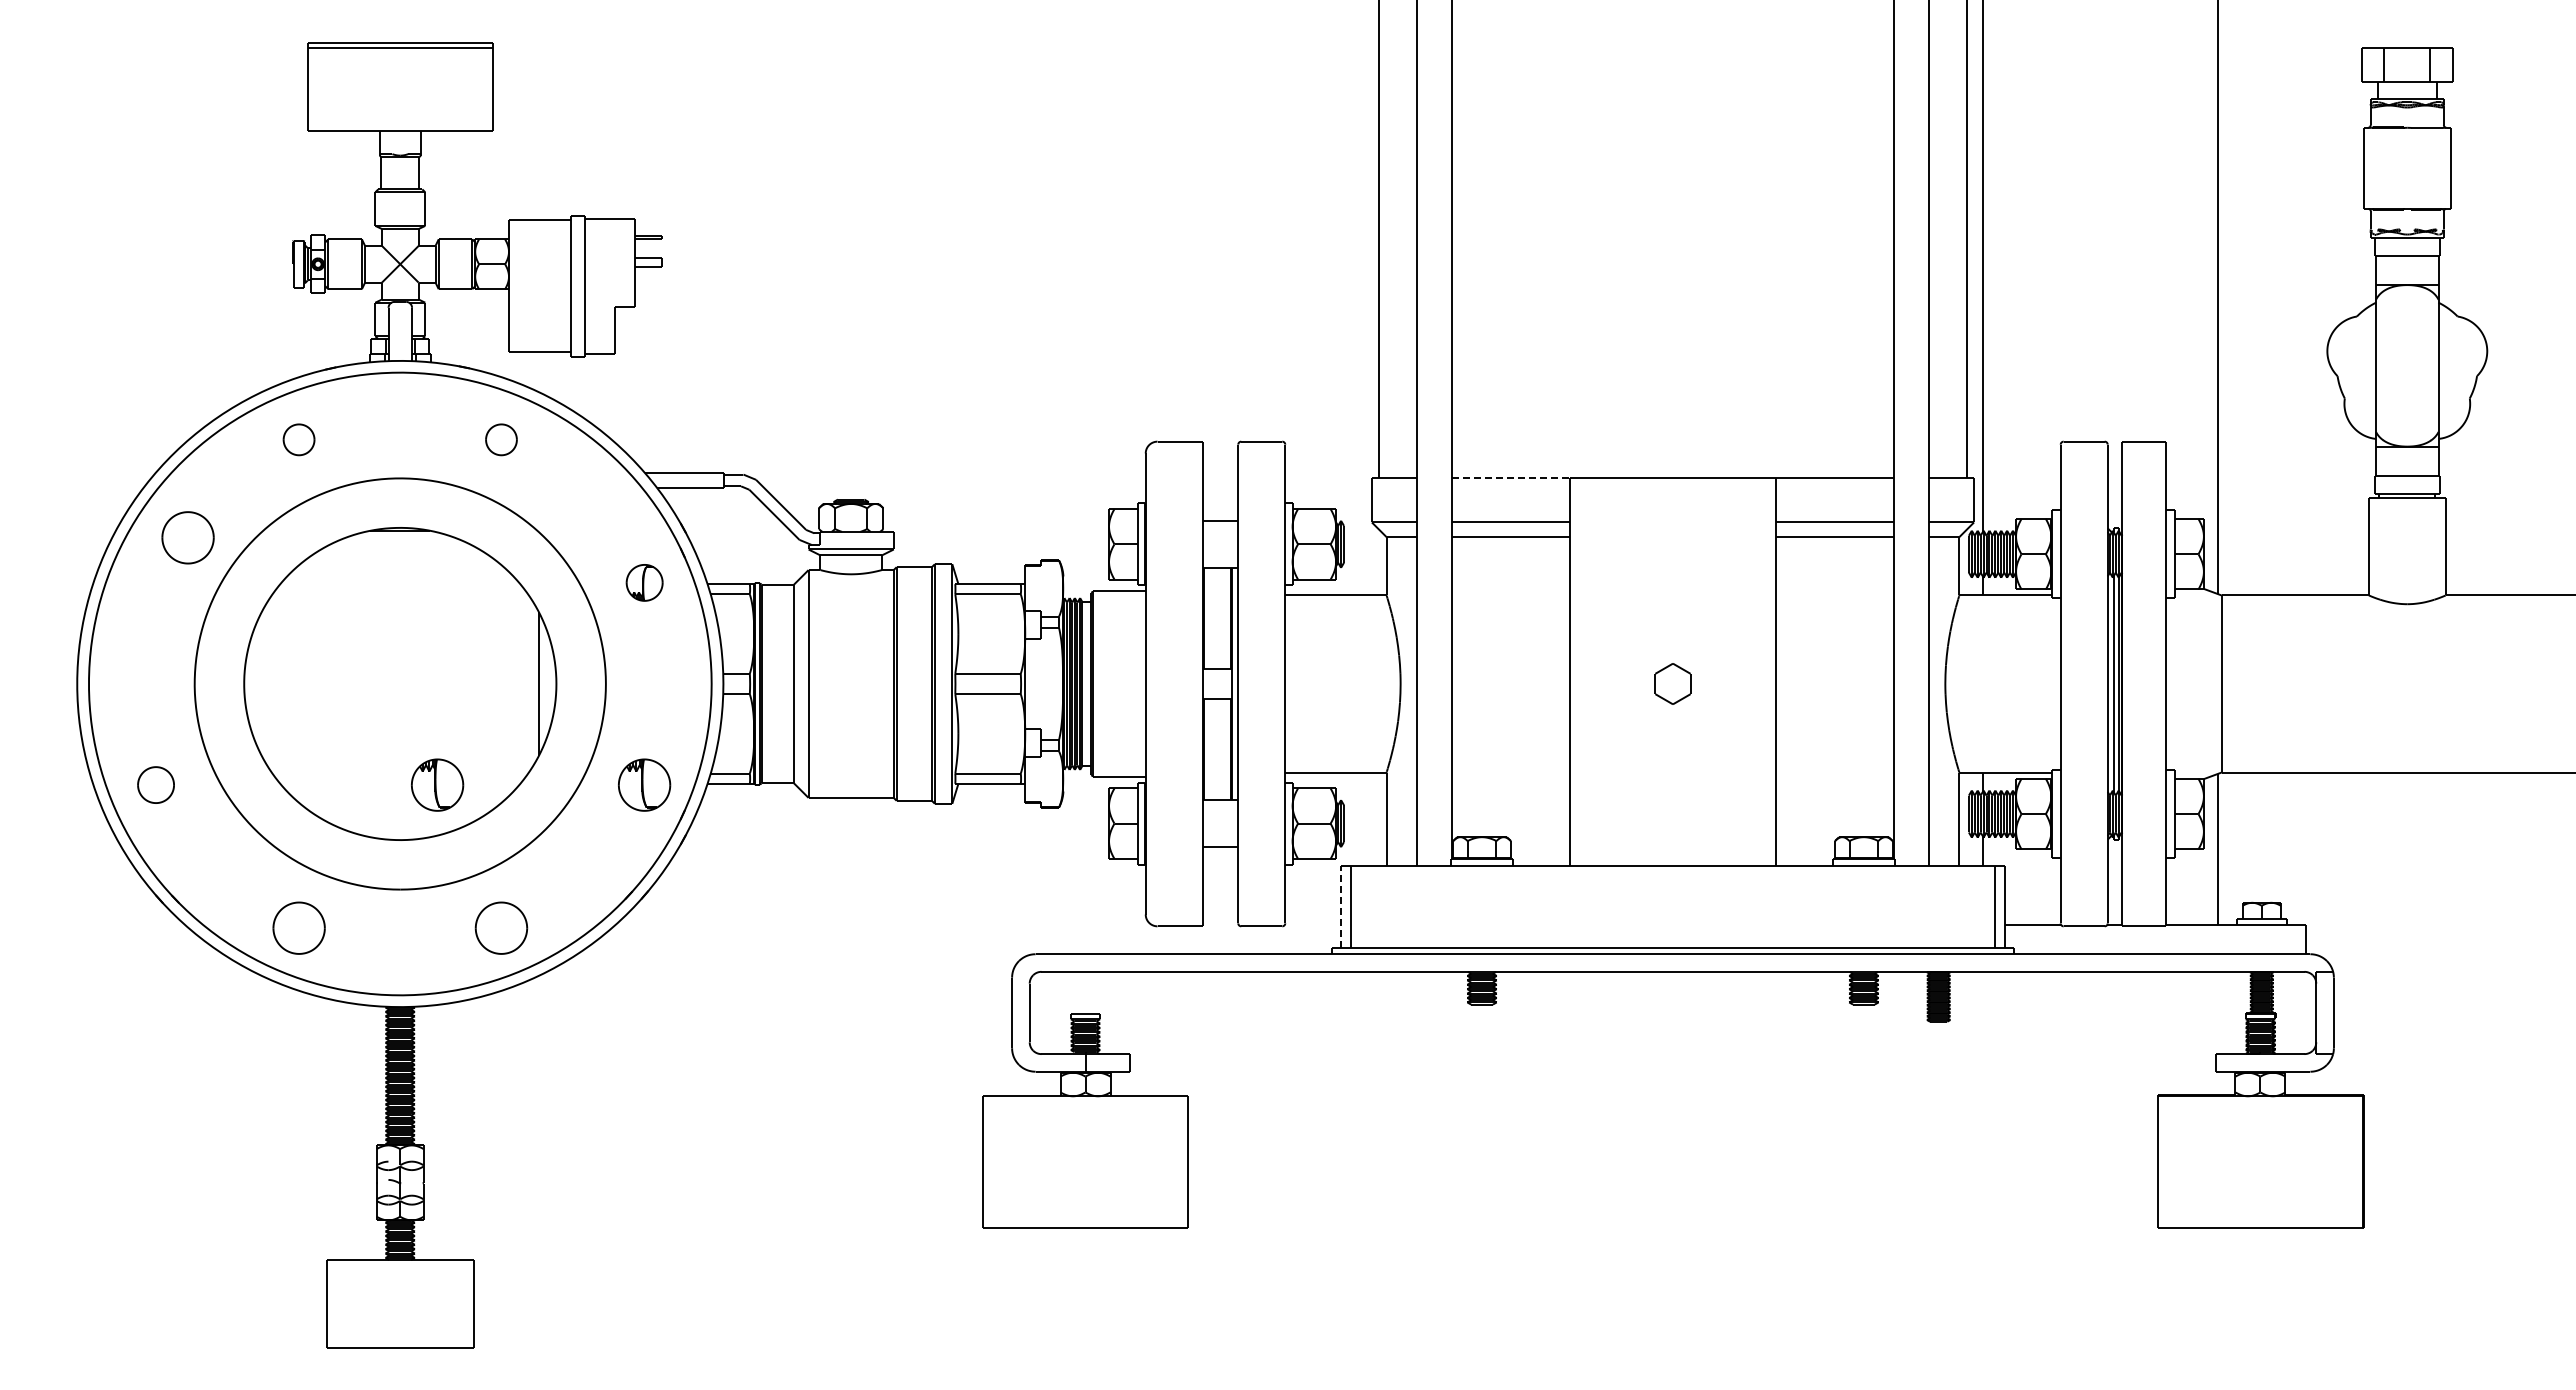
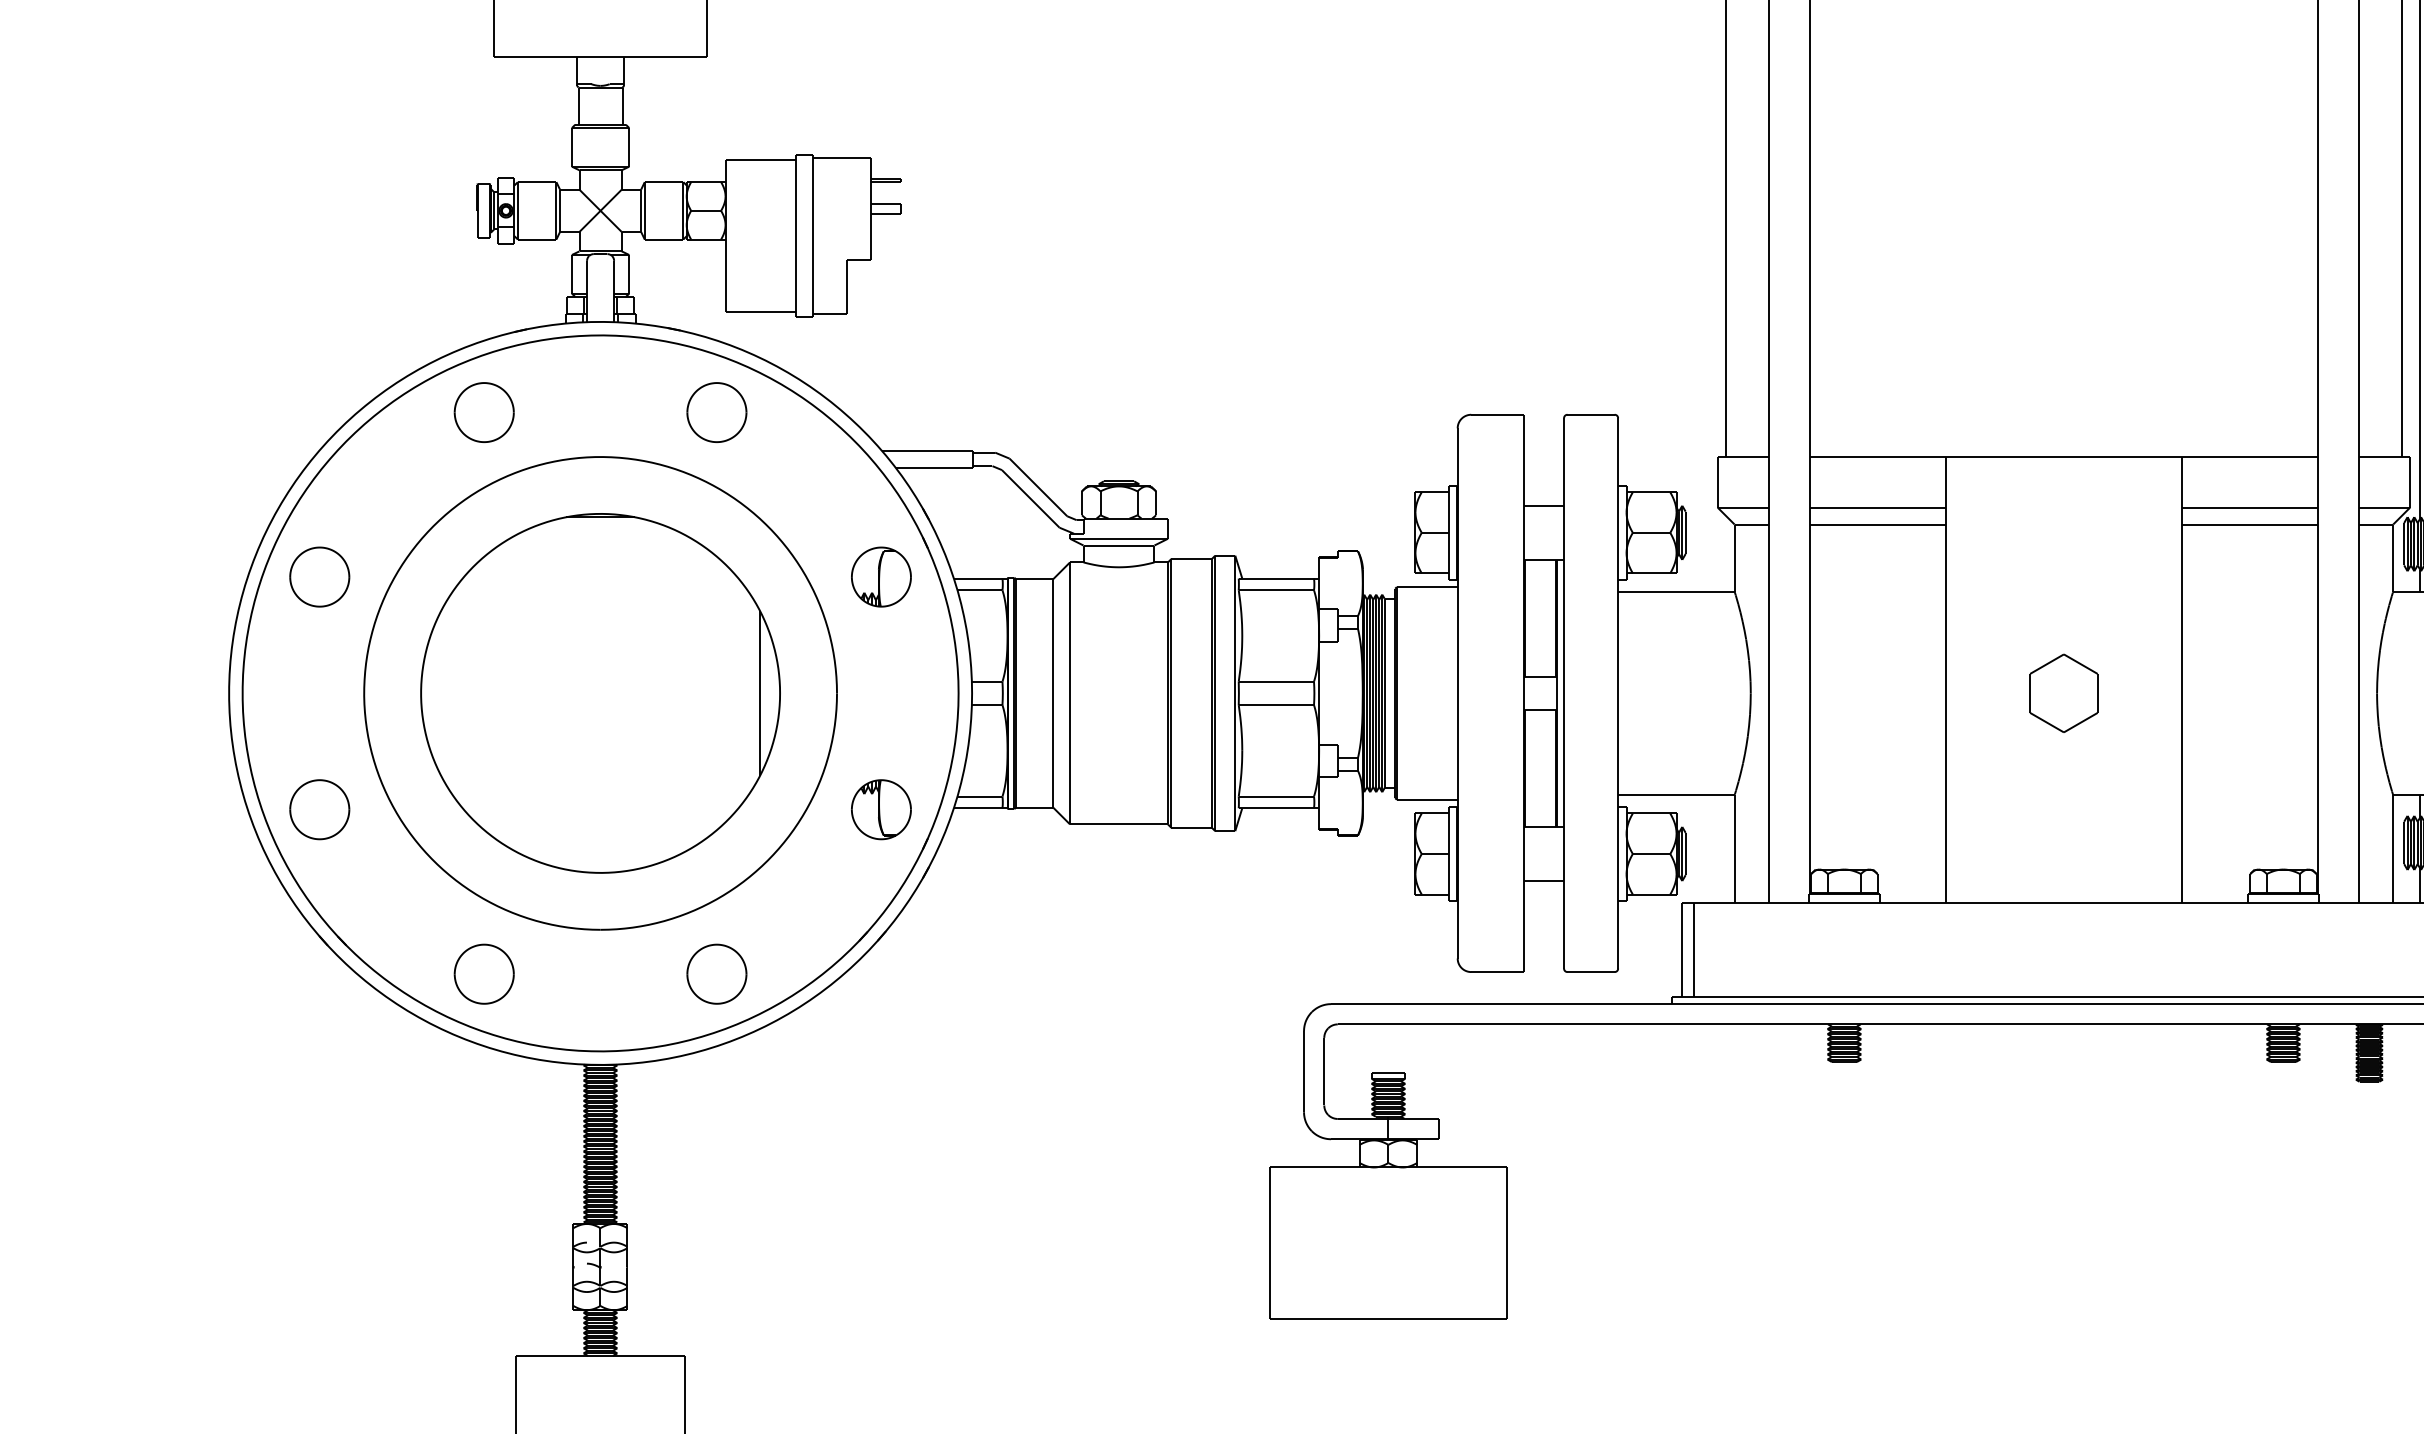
part: (298, 439) -> (483, 412), size x1.67
part: (501, 439) -> (716, 412), size x1.67
line: (1511, 478) -> (1878, 457), dashed -> solid
part: (187, 537) -> (319, 576), moved
part: (644, 582) -> (881, 576), size x1.43
part: (1672, 683) -> (2063, 692), size x1.67
part: (155, 784) -> (319, 808), size x1.43
part: (437, 784) -> (643, 808), removed
line: (1341, 906) -> (1682, 949), dashed -> solid

